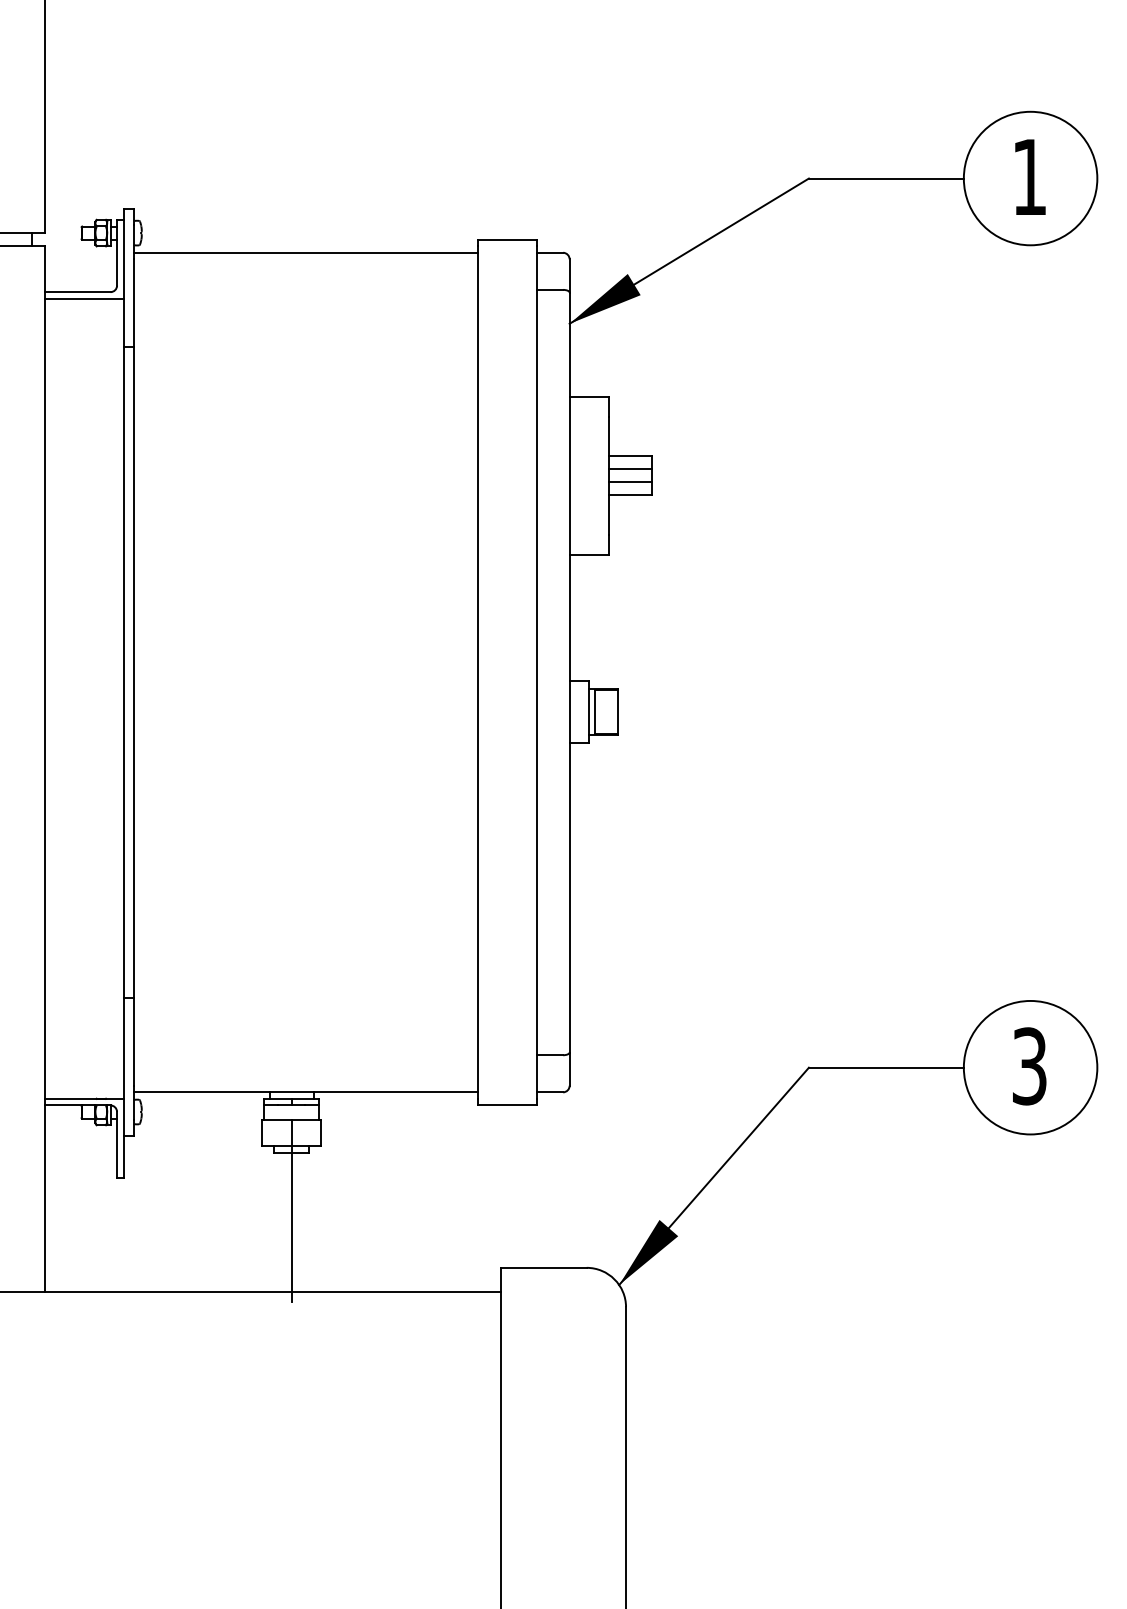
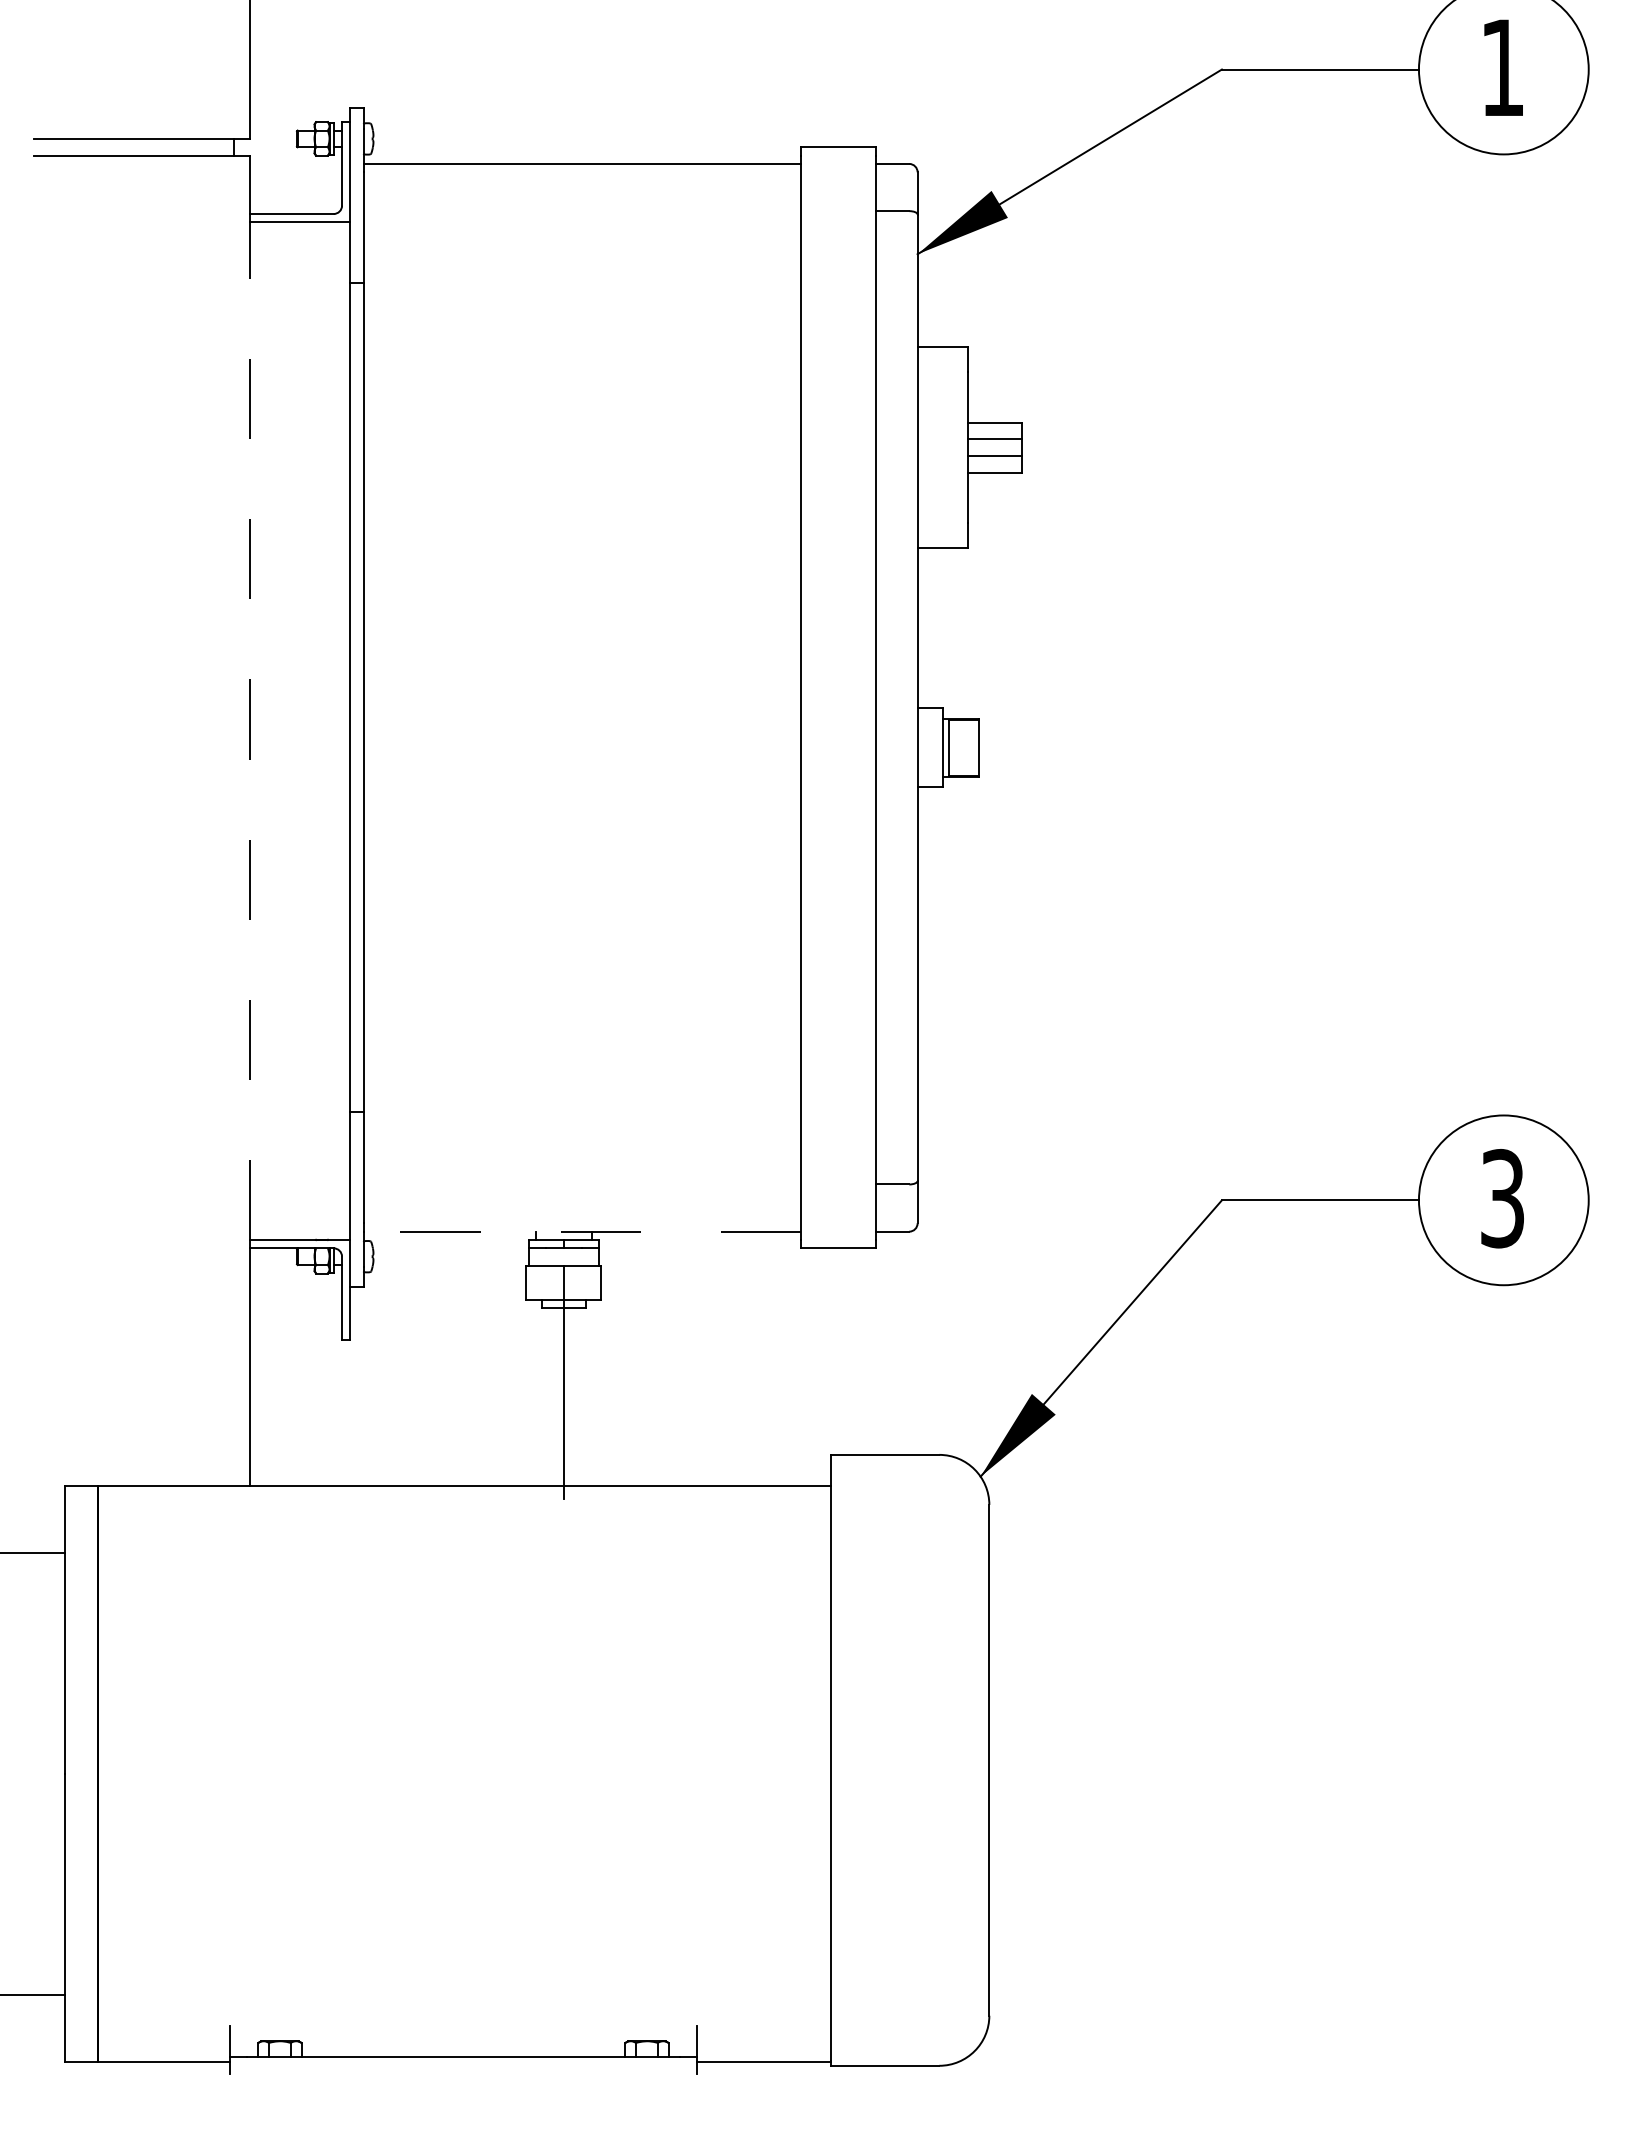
line: (45, 699) -> (250, 731), solid -> dashed
line: (306, 1092) -> (582, 1231), solid -> dashed

